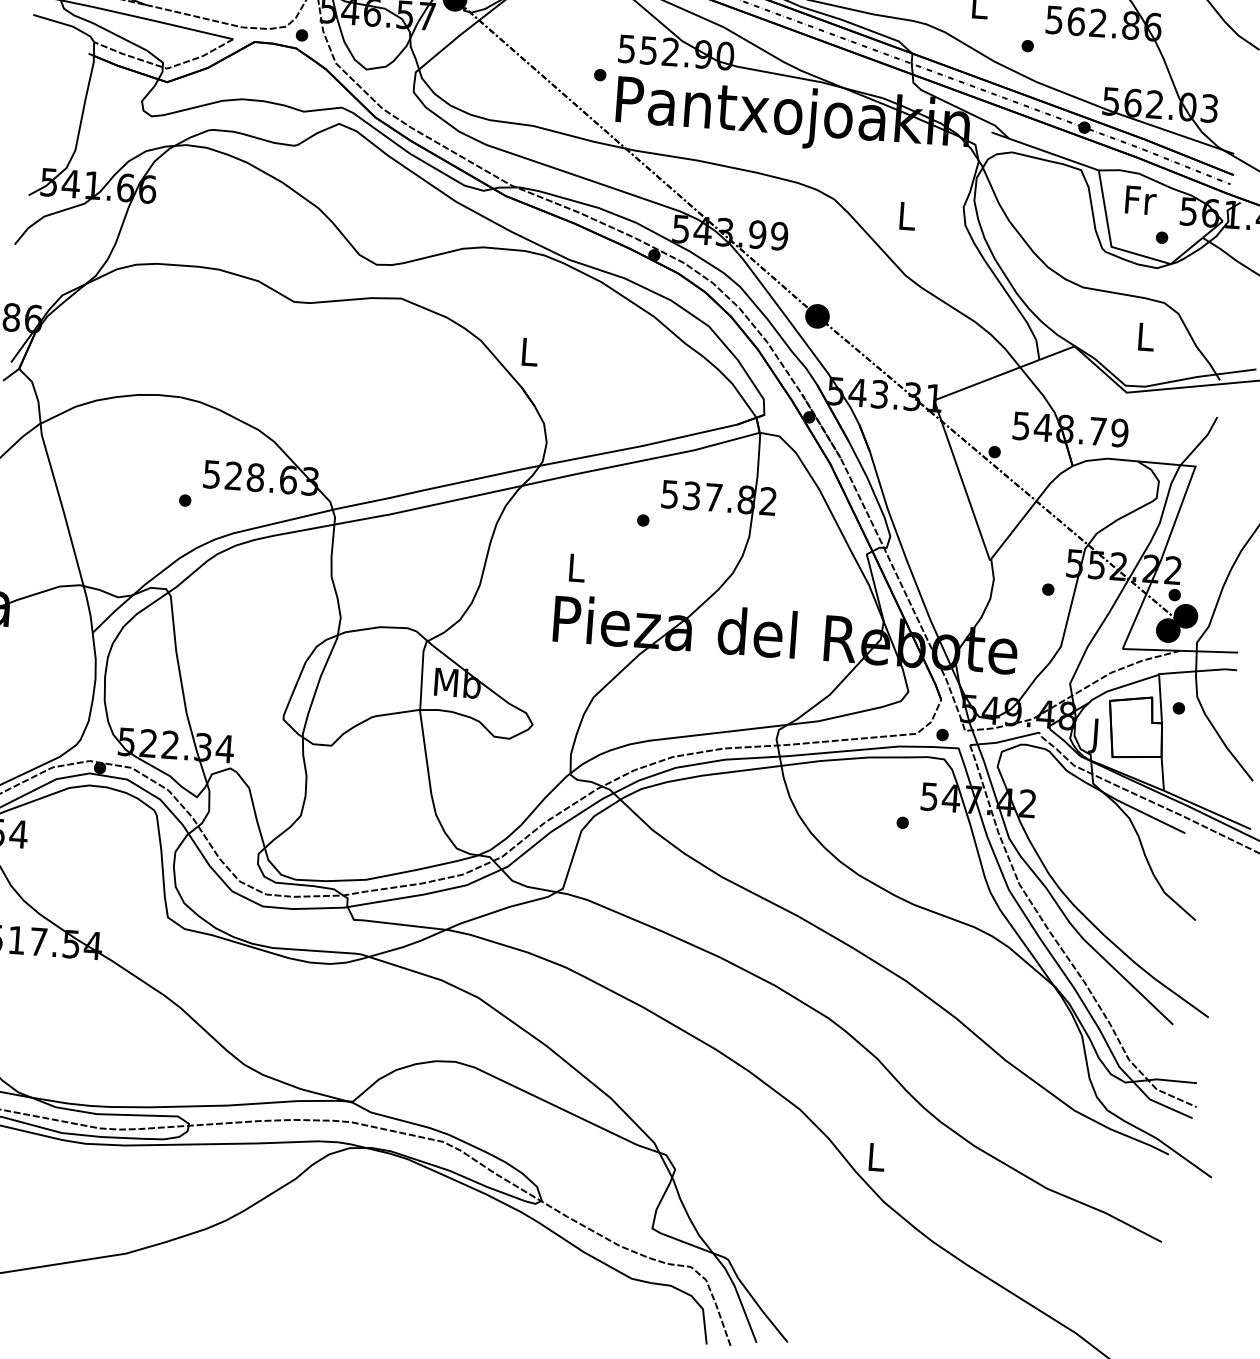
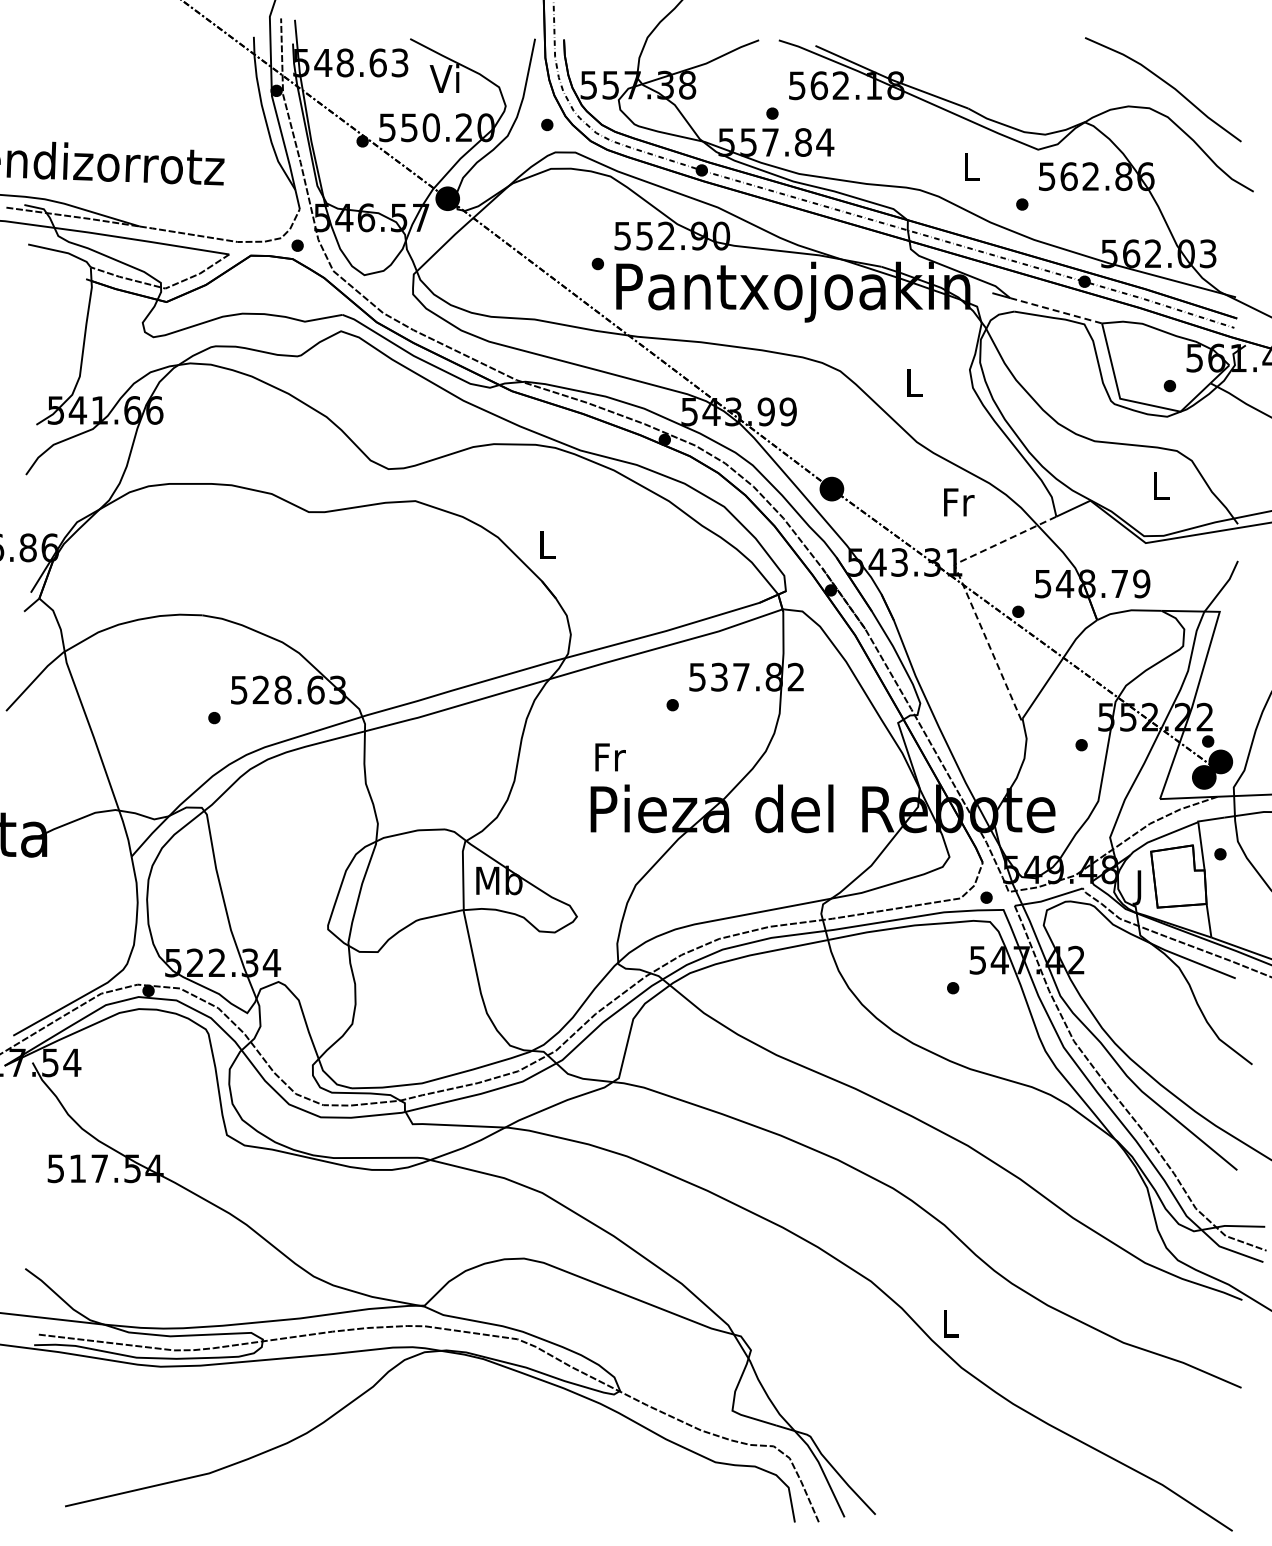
line: (1054, 154) -> (1056, 310), solid -> dashed
text: (1141, 200) -> (959, 502), moved
line: (943, 427) -> (965, 590), solid -> dashed
text: (577, 568) -> (610, 757), L -> Fr

